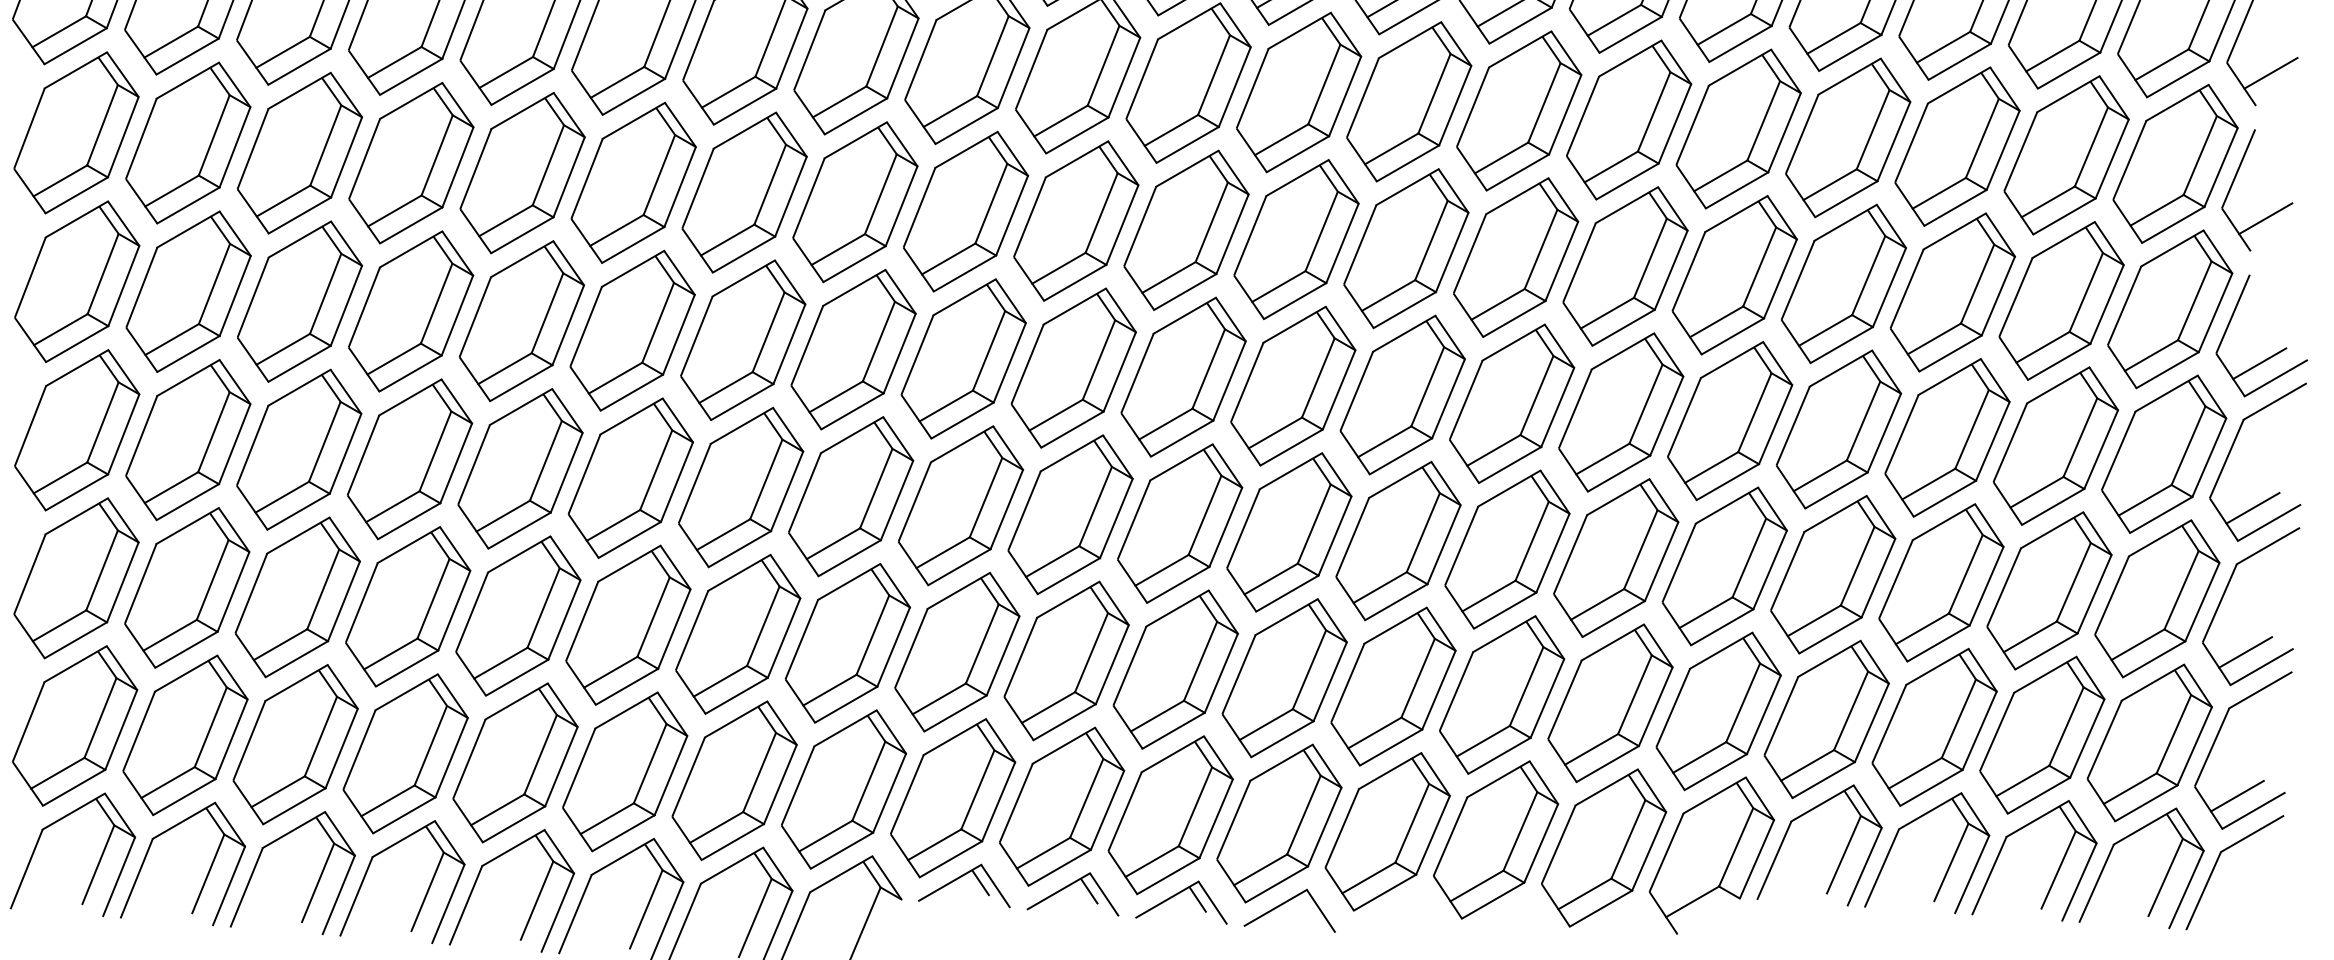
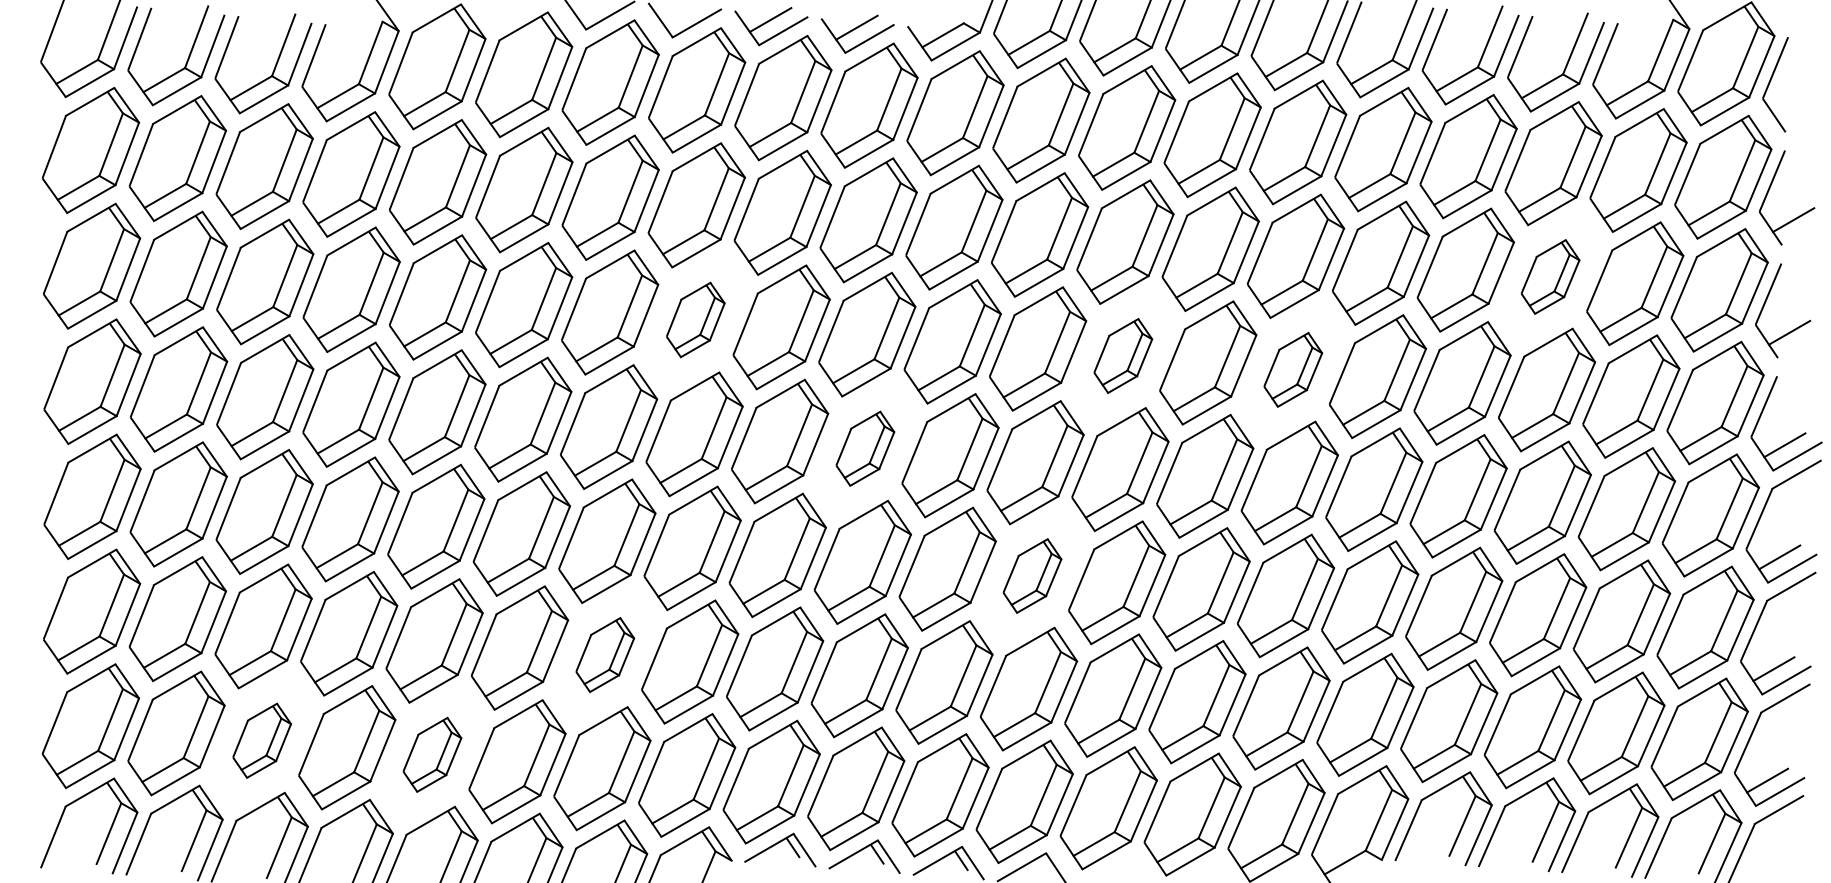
part: (1957, 146) -> (1550, 276), size x0.6
part: (854, 201) -> (695, 319), size x0.6
part: (1406, 247) -> (1123, 355), size x0.6
part: (1625, 266) -> (1293, 369), size x0.6
part: (1074, 367) -> (865, 448), size x0.6
part: (1289, 531) -> (1032, 575), size x0.6
part: (738, 633) -> (605, 654), size x0.6
part: (296, 744) -> (262, 740), size x0.6
part: (515, 762) -> (432, 754), size x0.6

